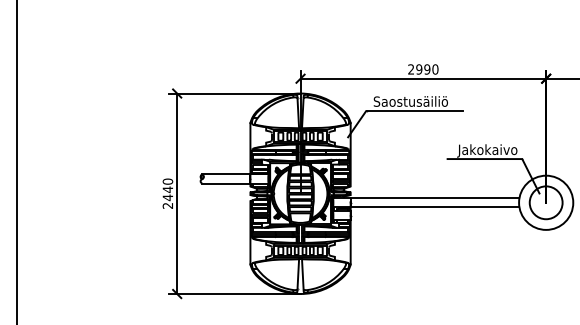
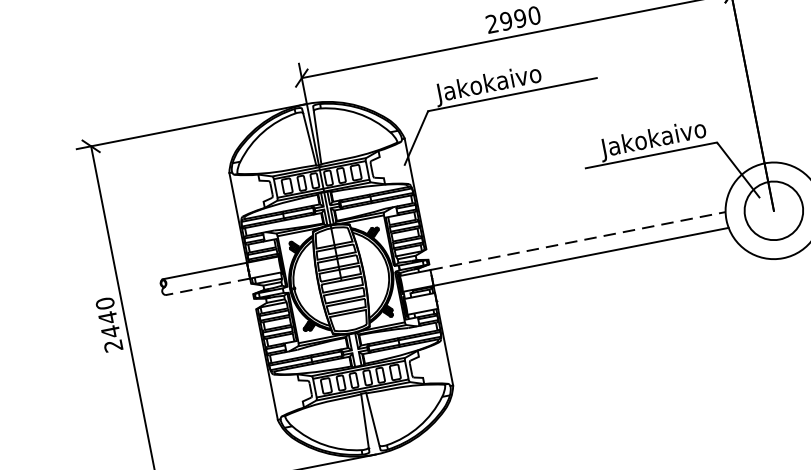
text: (409, 102) -> (500, 82), Saostusäiliö -> Jakokaivo
line: (225, 183) -> (206, 287), solid -> dashed
line: (435, 198) -> (578, 241), solid -> dashed

